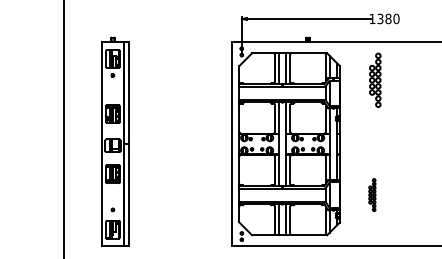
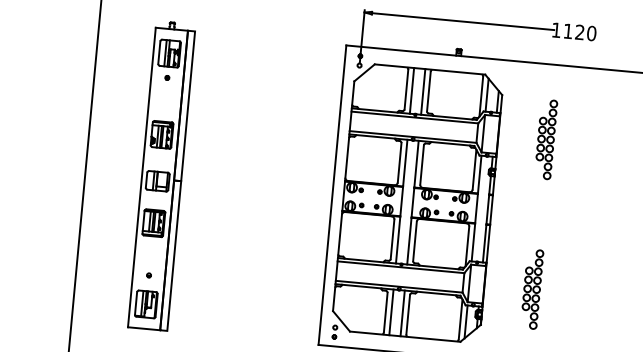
text: (384, 18) -> (574, 31), 1380 -> 1120
part: (375, 79) -> (546, 138), moved
part: (372, 194) -> (532, 288), size x1.67

